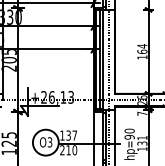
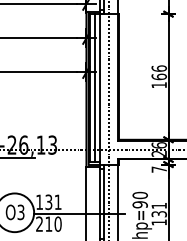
text: (142, 46) -> (159, 68), 164 -> 166
text: (74, 135) -> (57, 202), 137 -> 131

